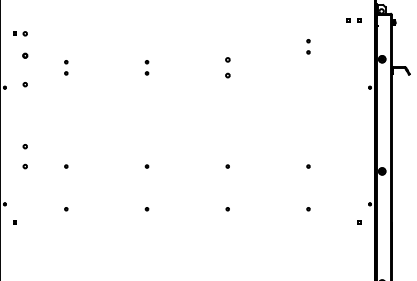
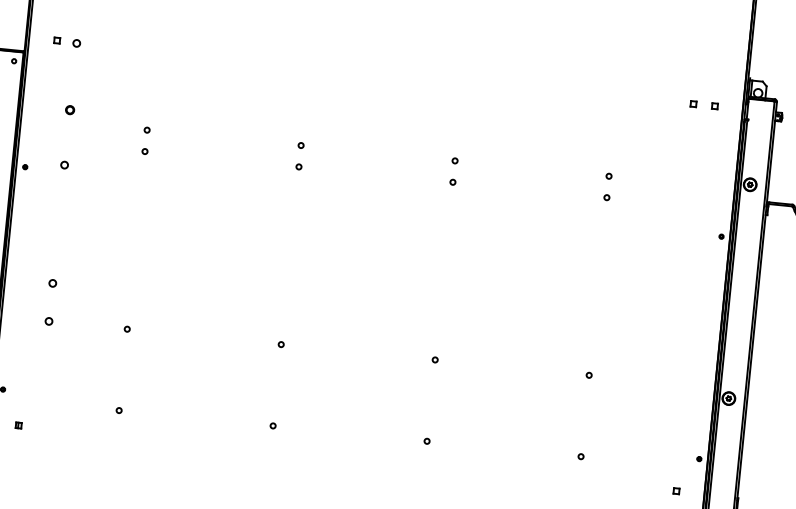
part: (20, 33) -> (67, 41), moved
part: (308, 46) -> (608, 186), moved
part: (227, 67) -> (453, 170), size x0.71

